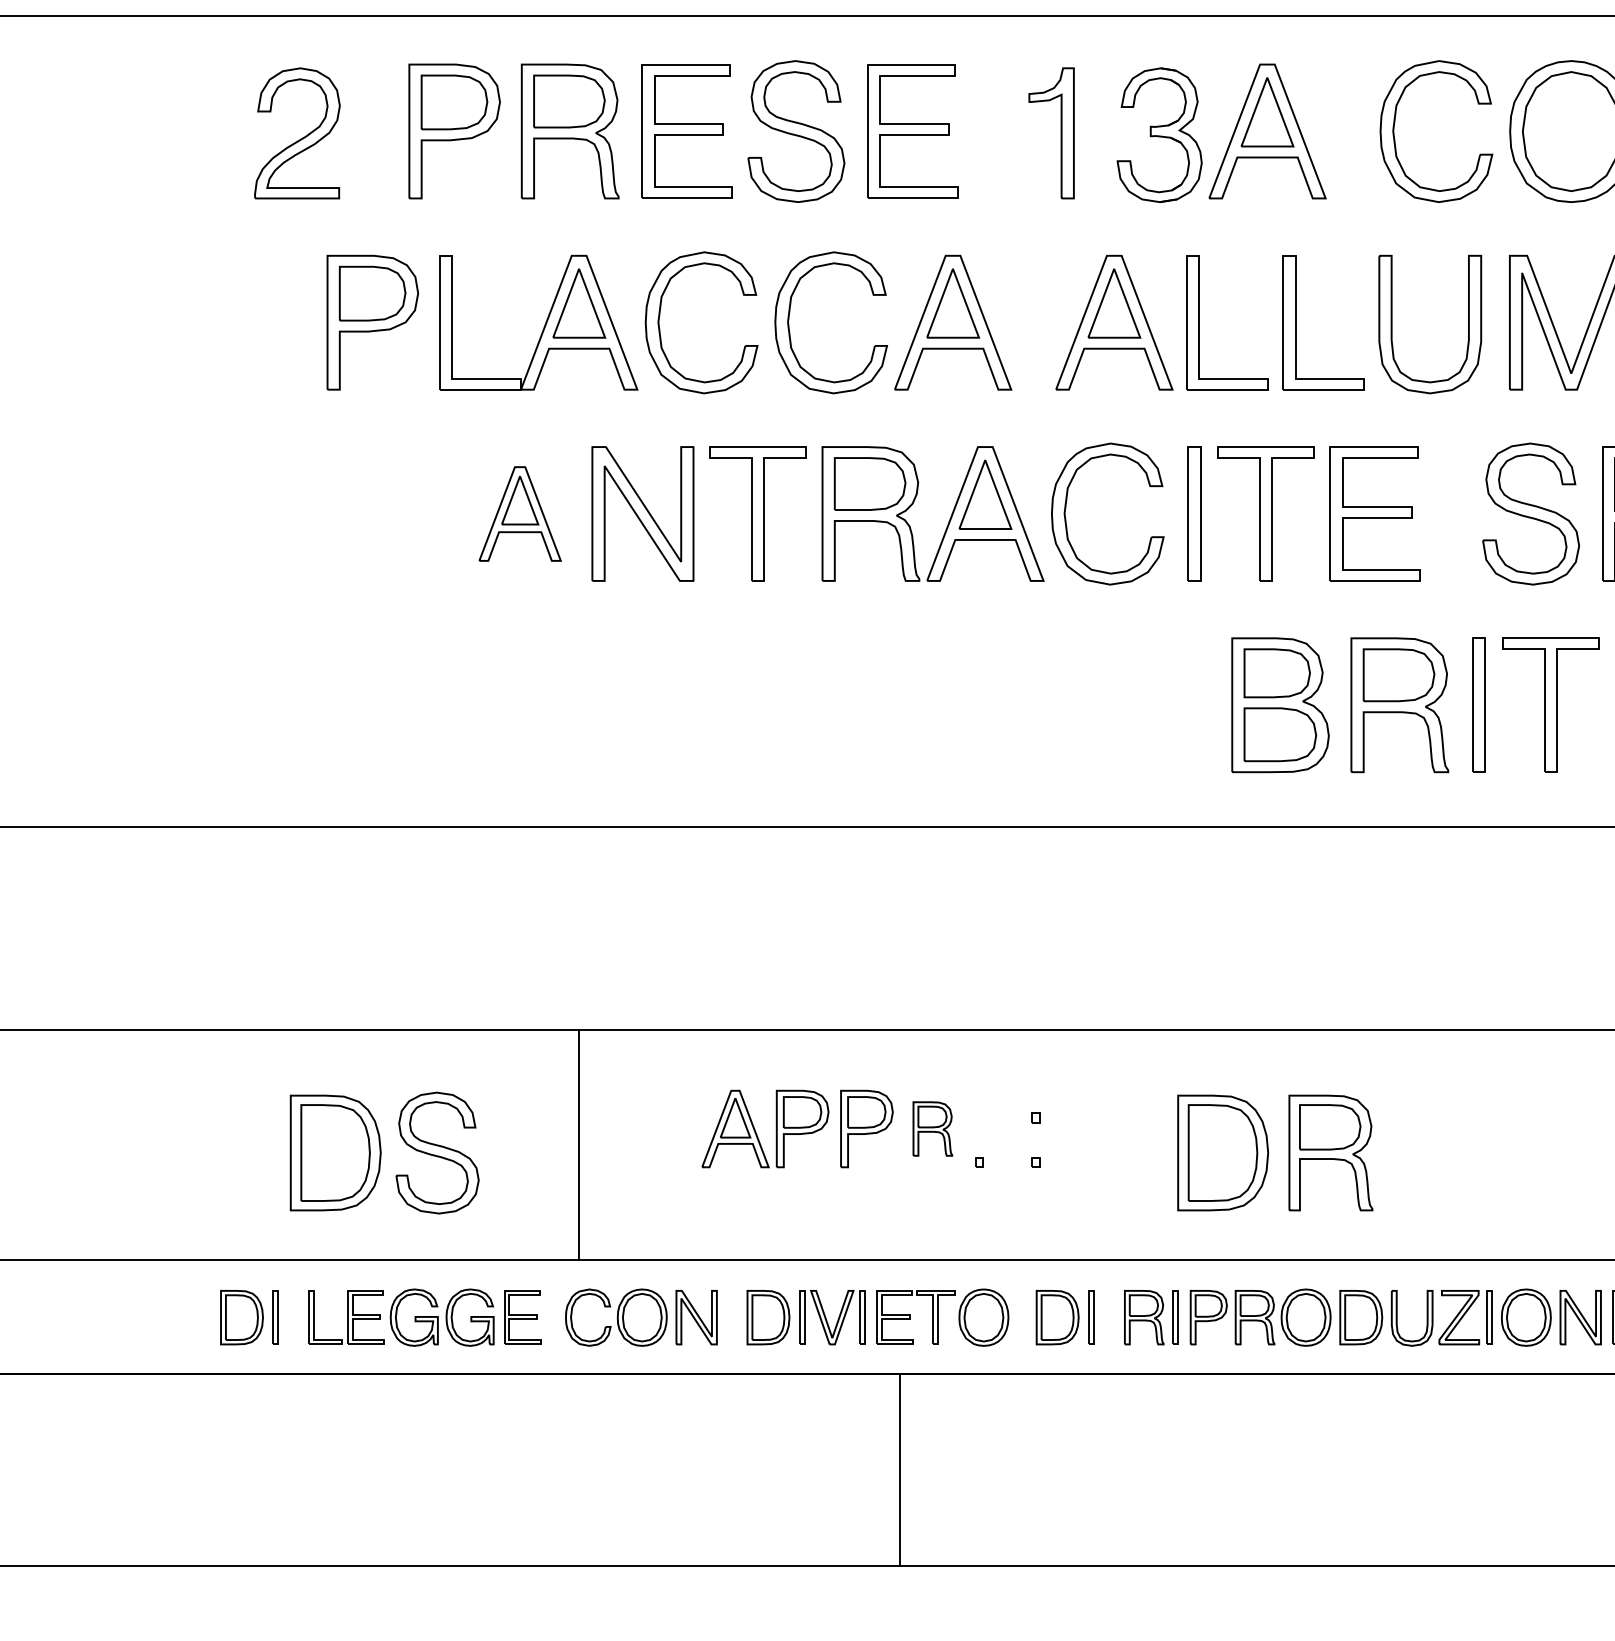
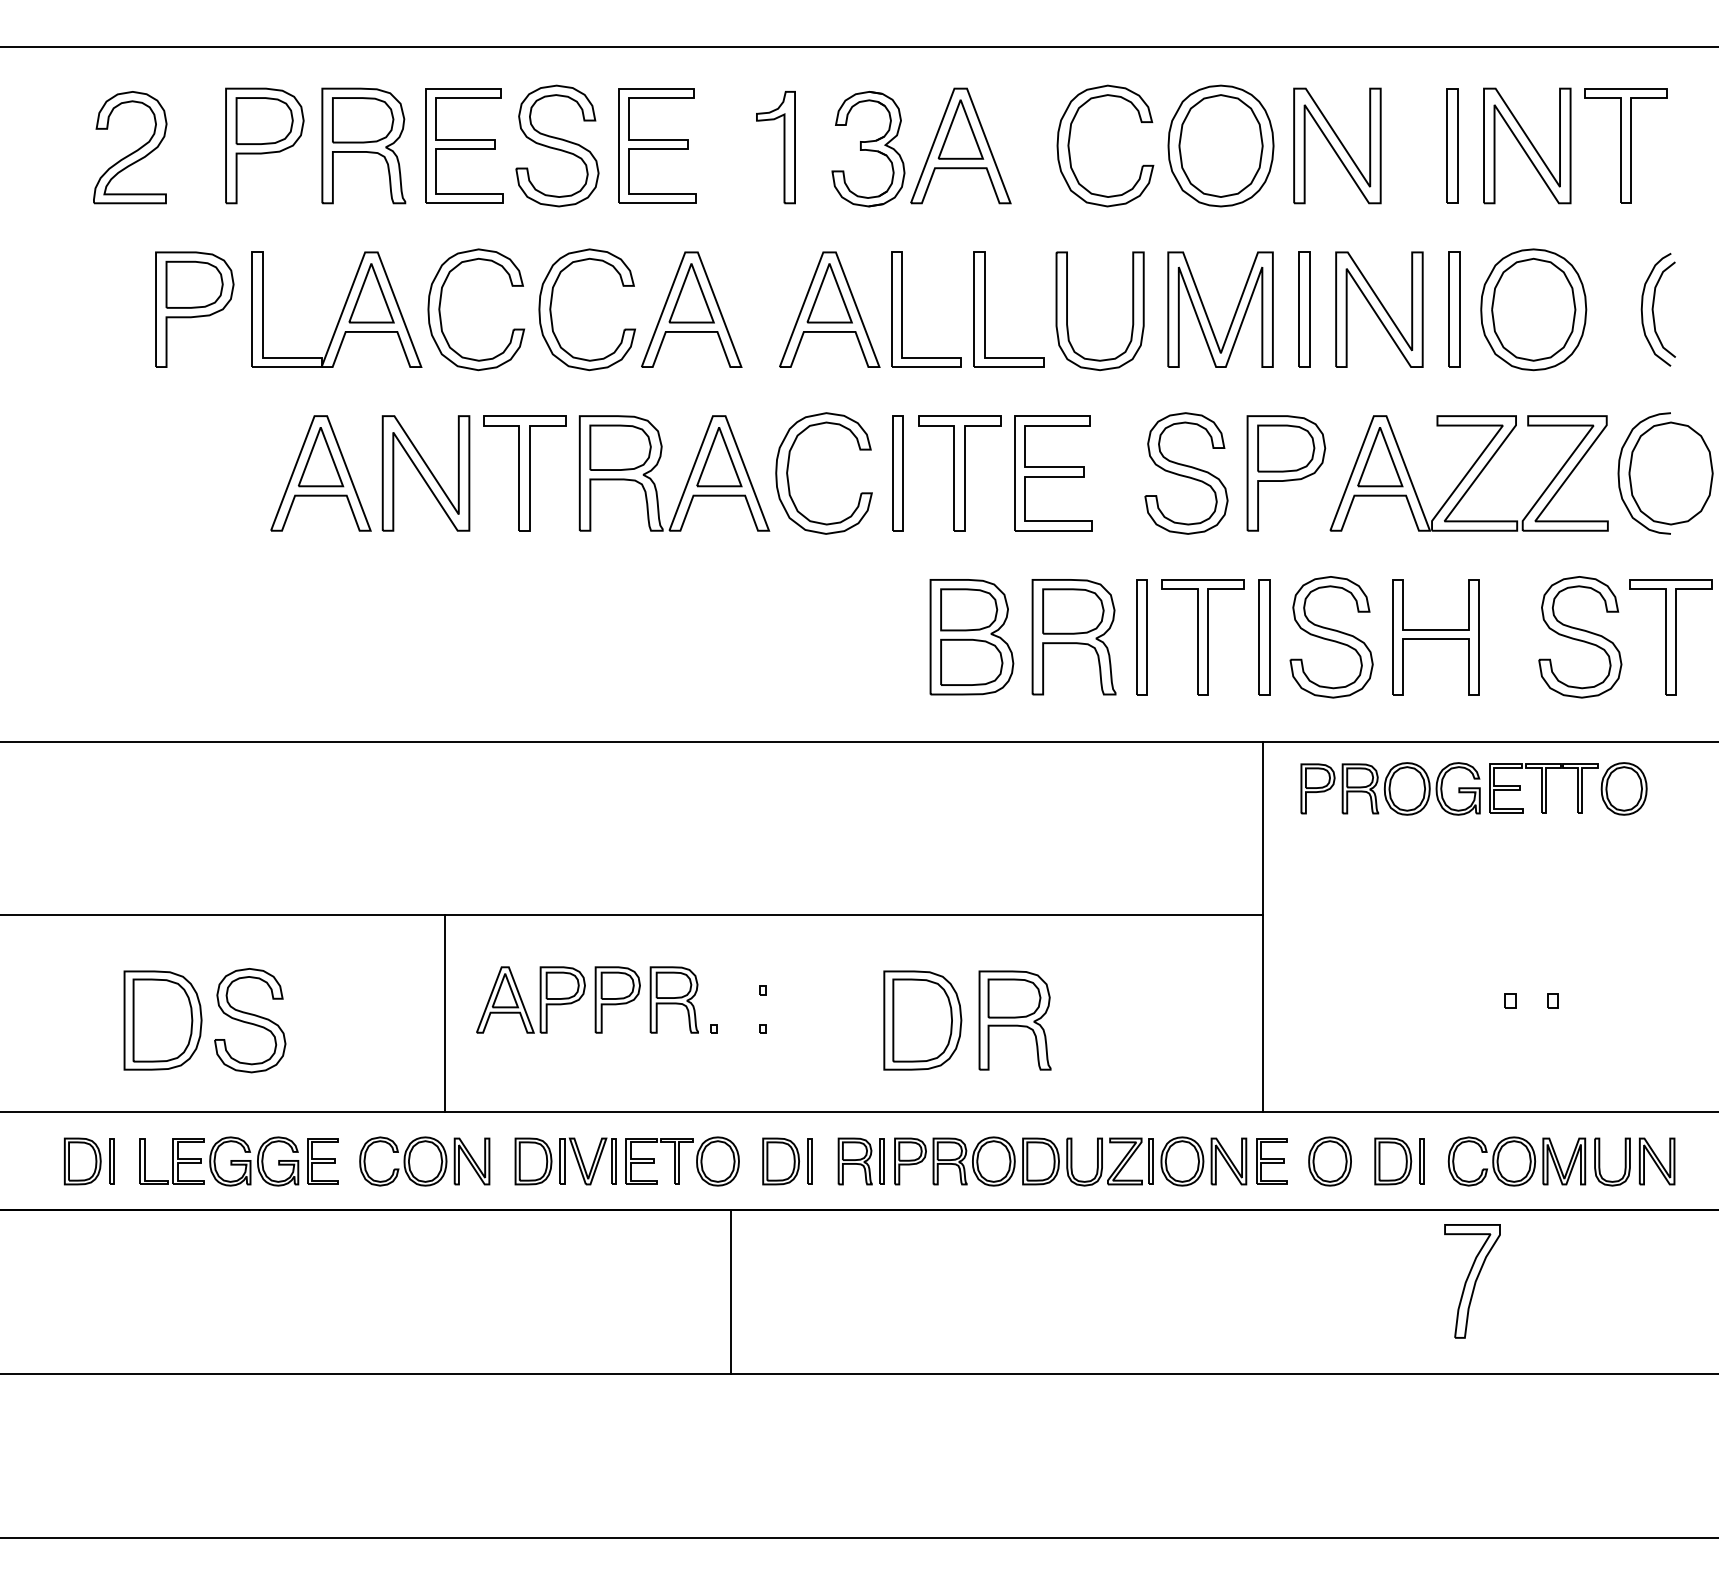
part: (519, 514) -> (320, 473), size x1.43
part: (931, 1128) -> (673, 999), size x1.43
line: (579, 1144) -> (444, 1013), moved
line: (900, 1469) -> (731, 1291), moved

